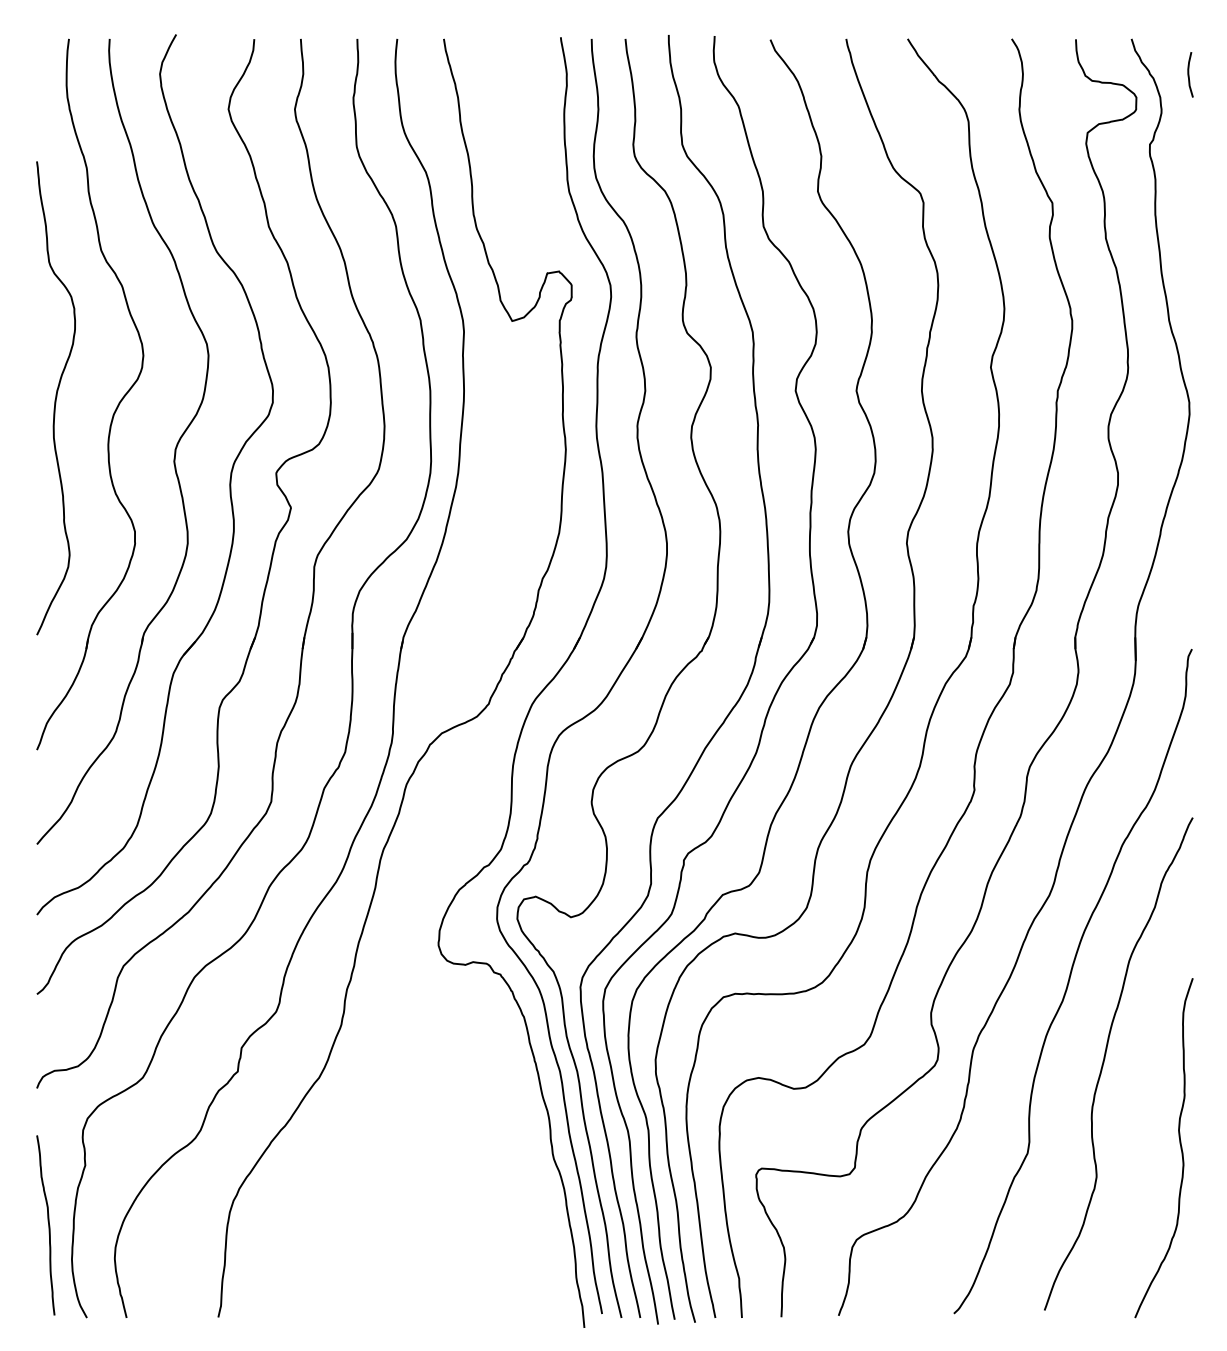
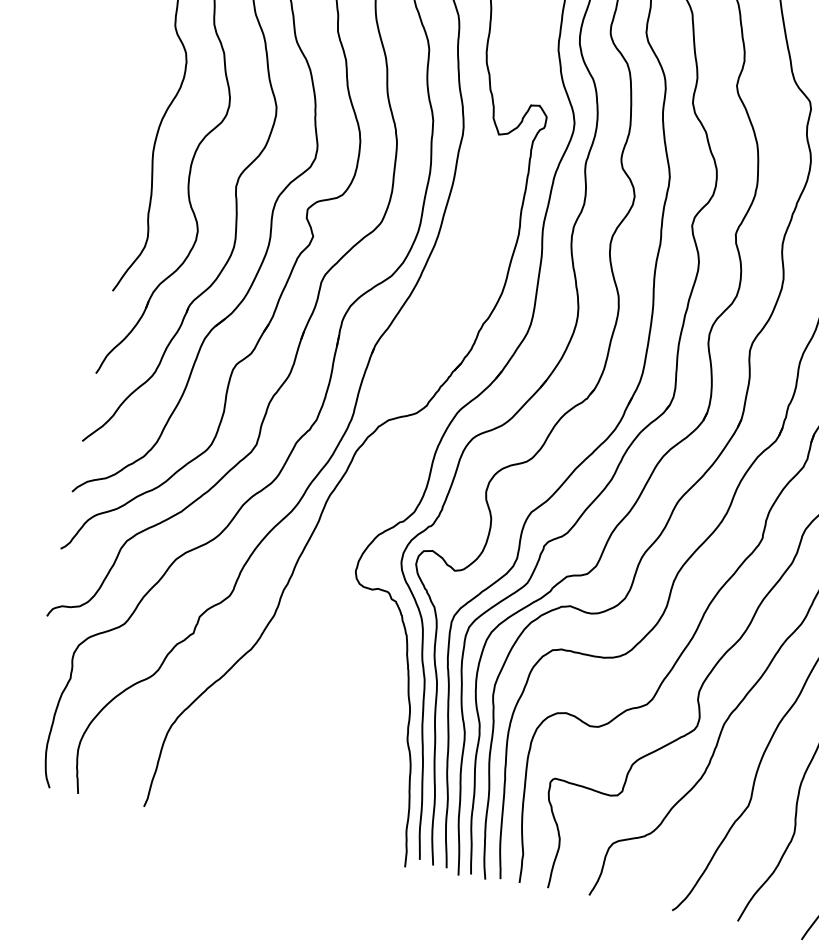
curve: (48, 1225) -> (35, 716), removed

